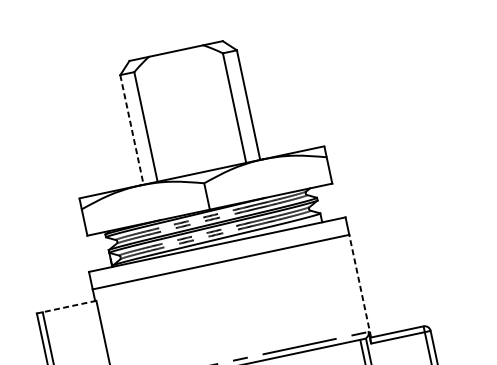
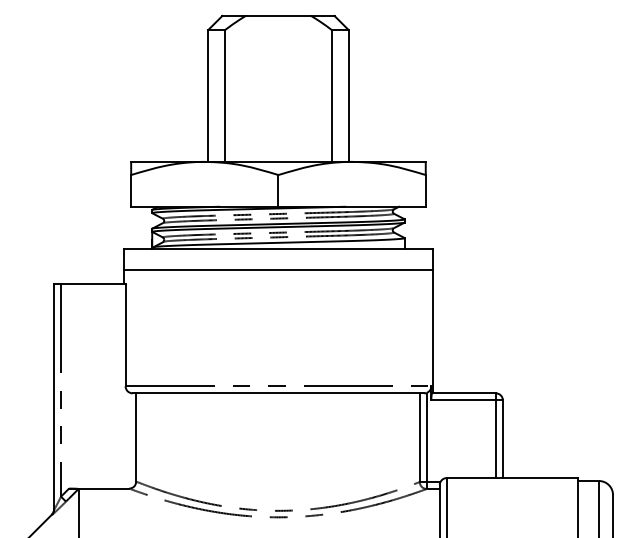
line: (132, 129) -> (208, 95), dashed -> solid
line: (359, 286) -> (432, 331), dashed -> solid
line: (68, 306) -> (92, 283), dashed -> solid

